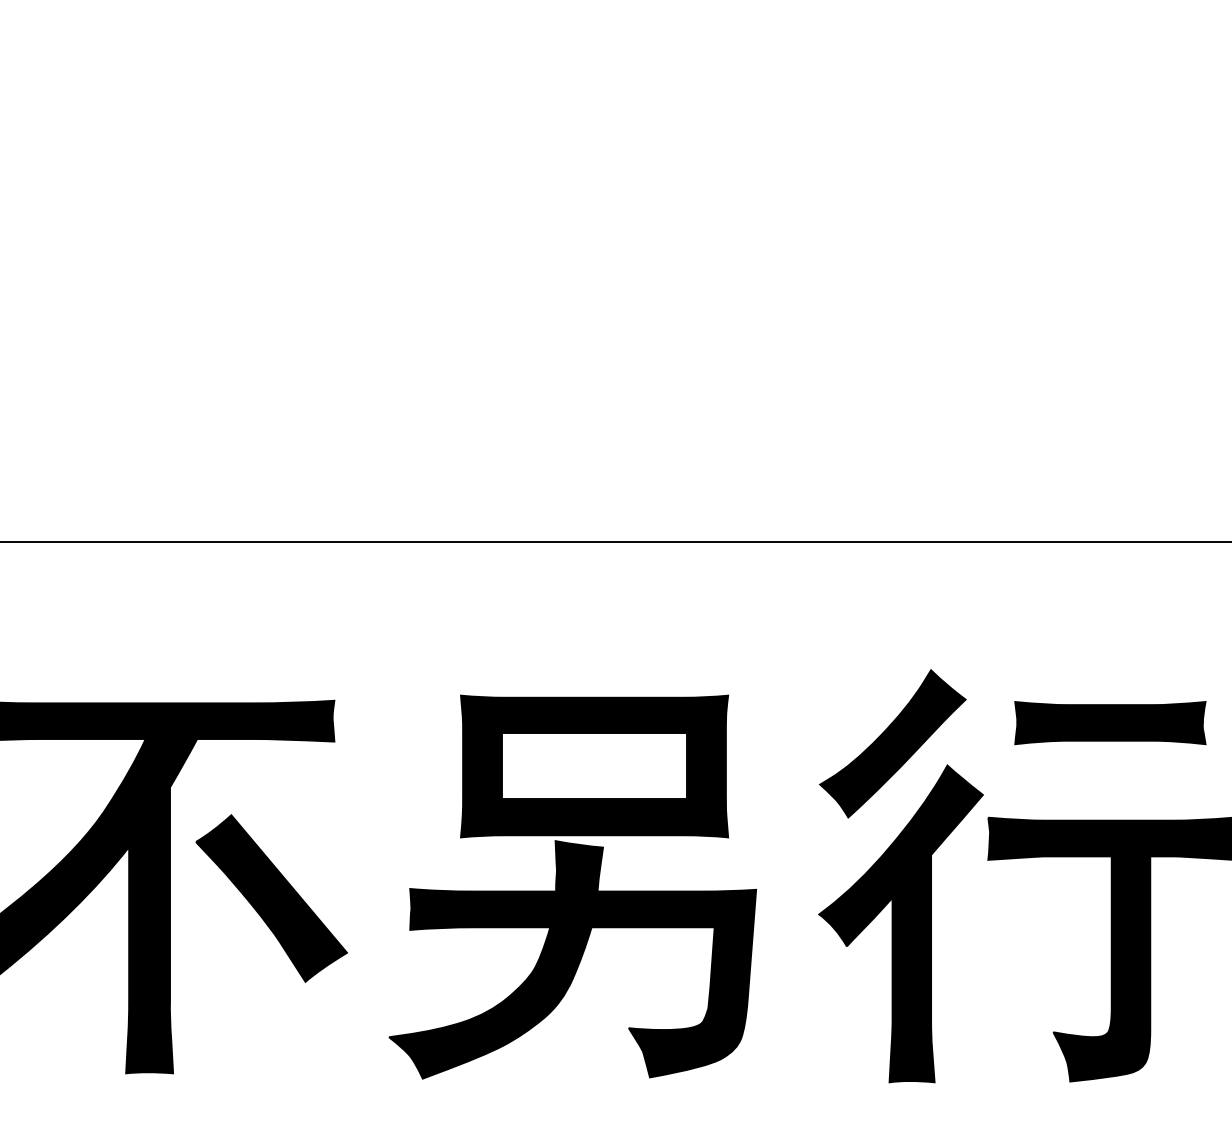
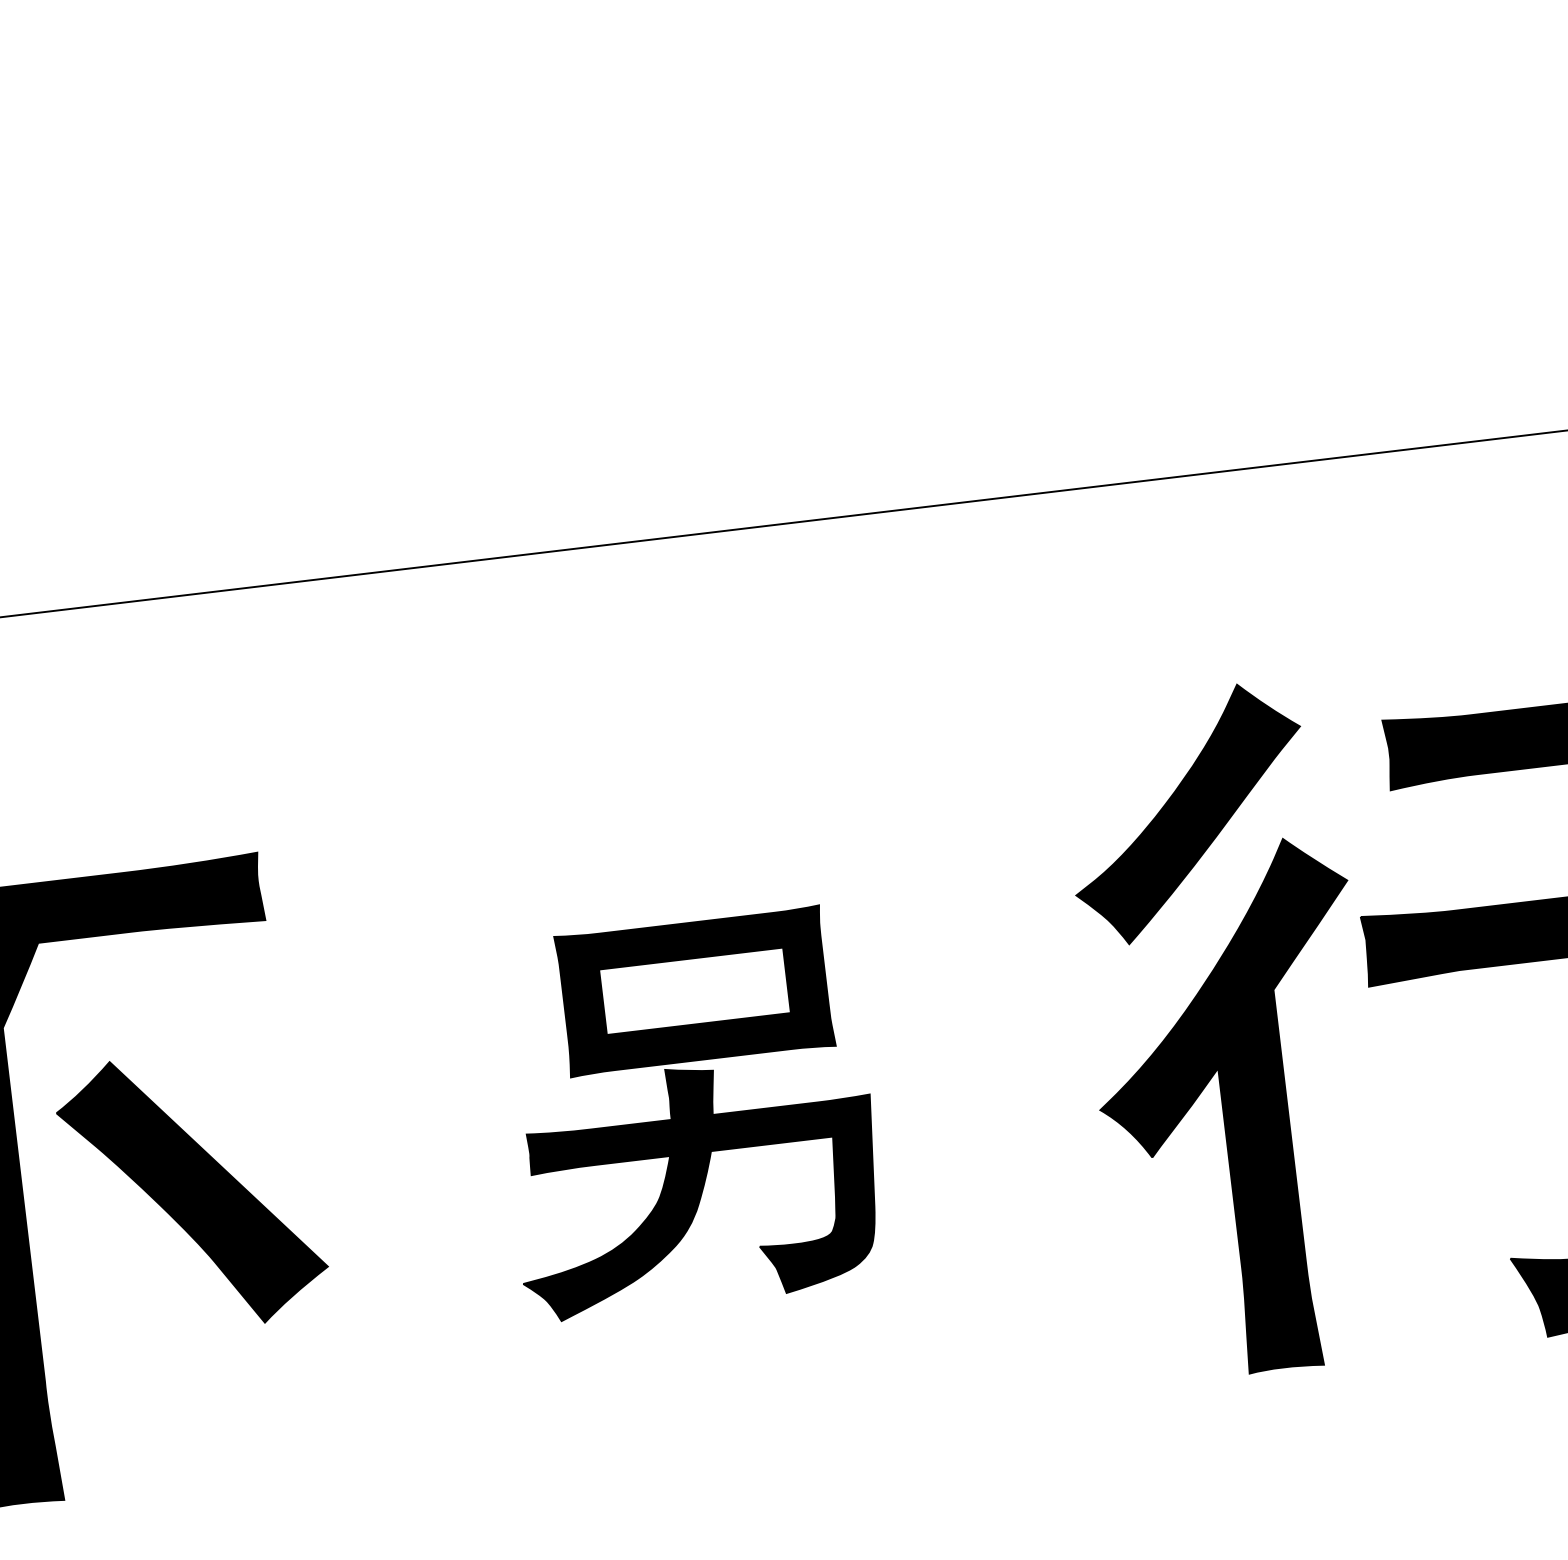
part: (572, 886) -> (687, 1112), size x0.6

